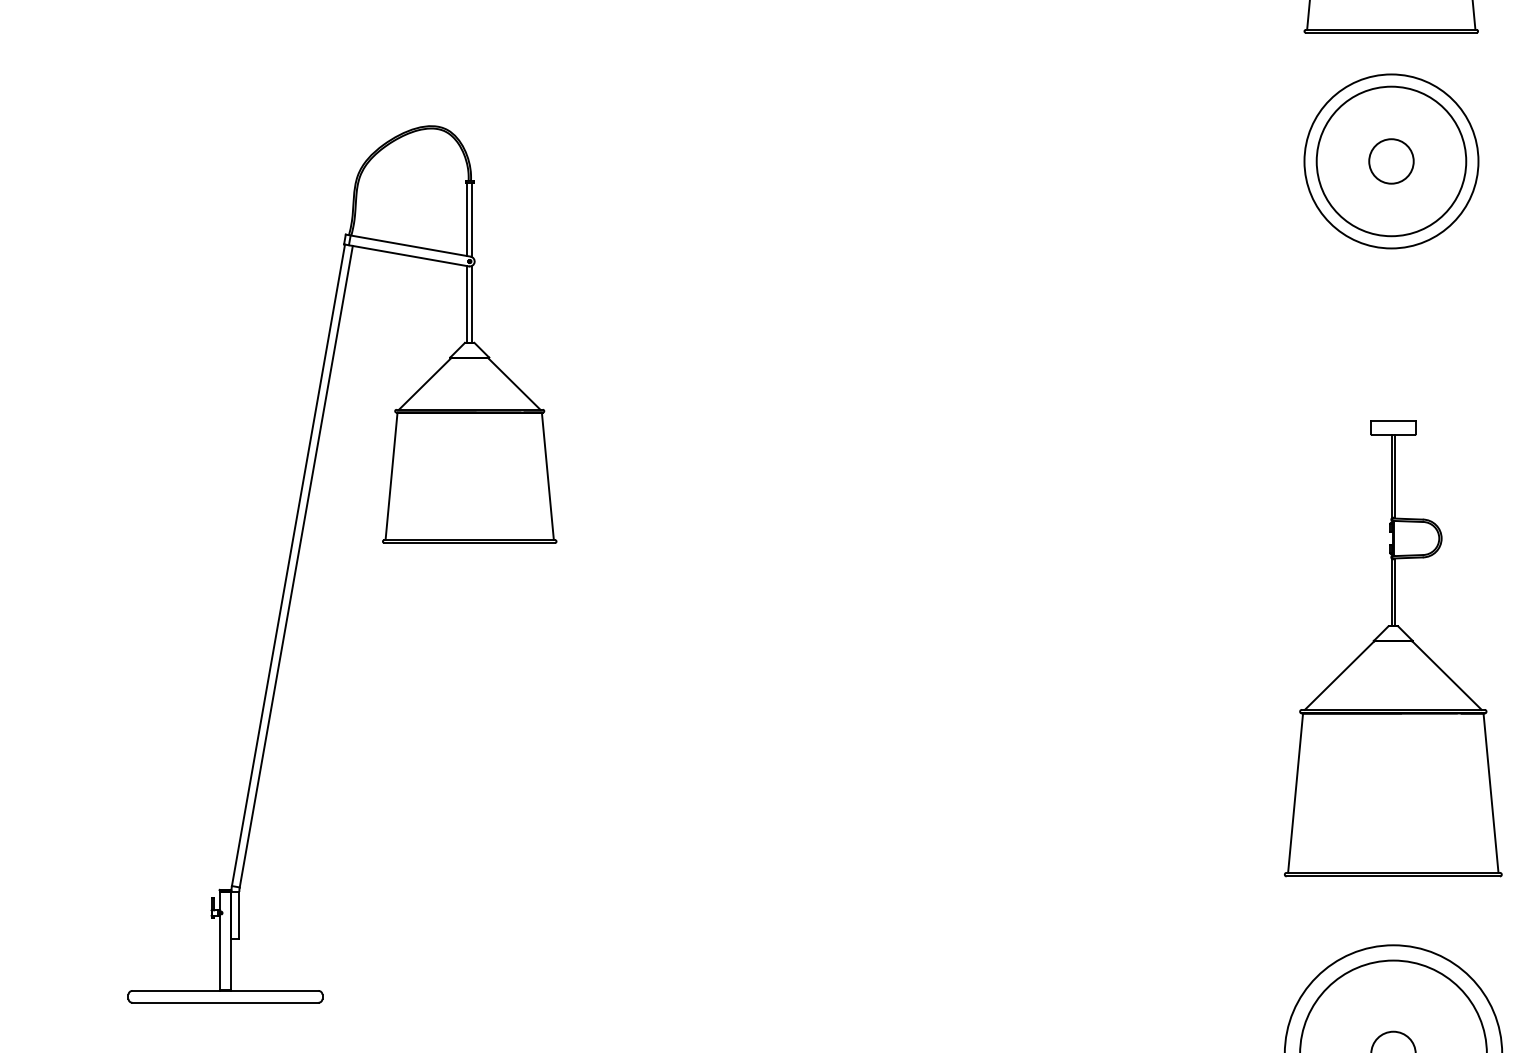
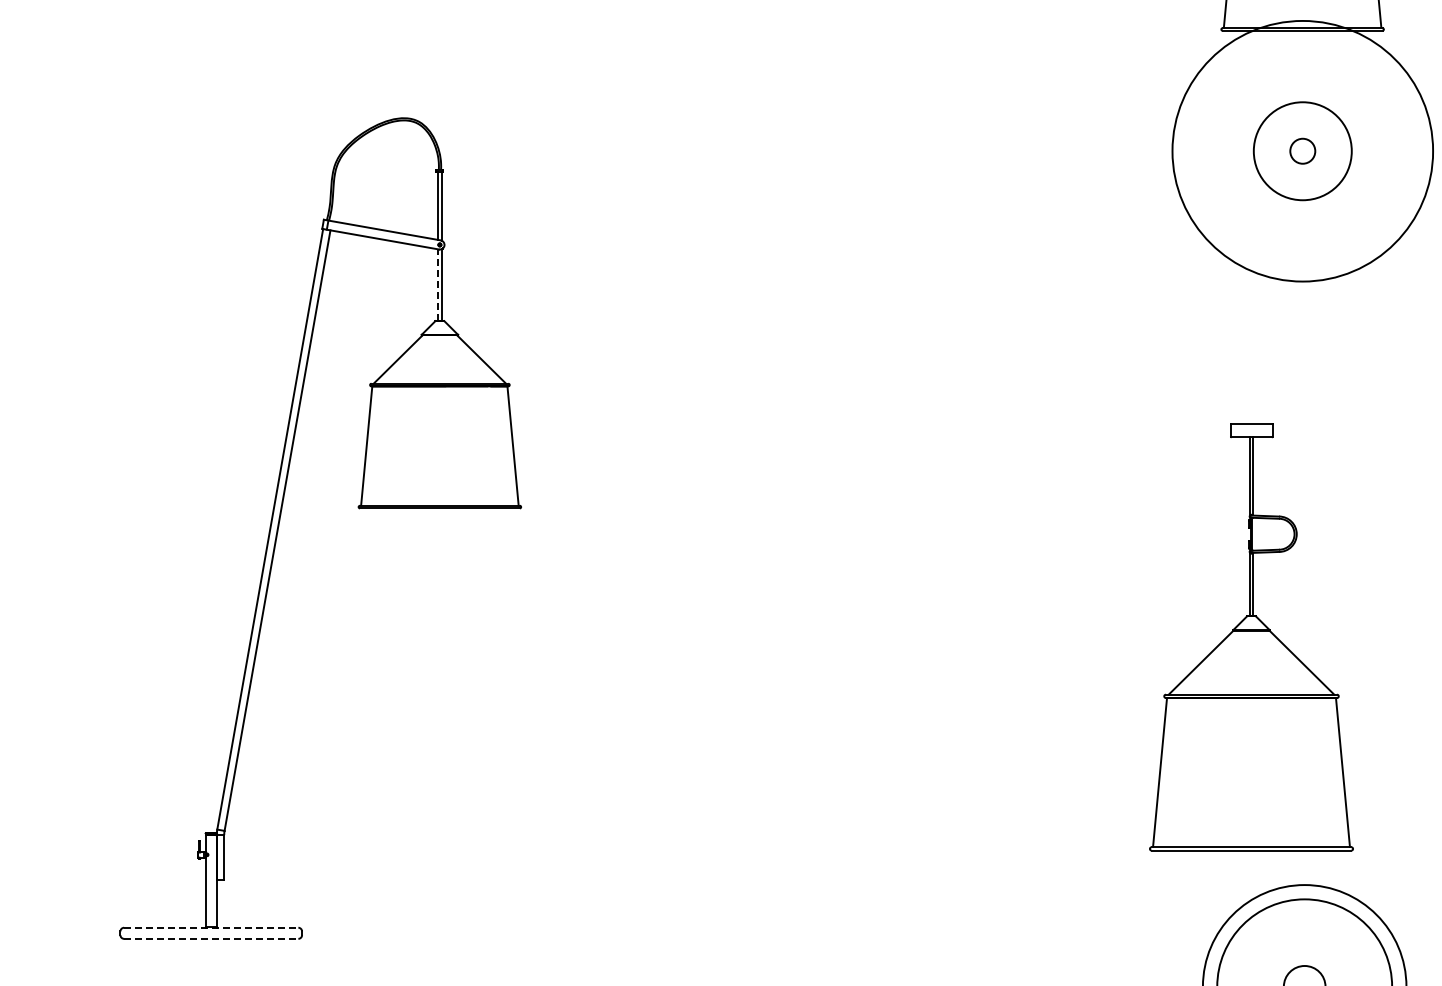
circle: (1391, 160) -> (1302, 150), size x1.6
circle: (1391, 161) -> (1302, 151), size x0.6
circle: (1391, 161) -> (1302, 151), size x0.7
line: (467, 304) -> (437, 285), solid -> dashed
part: (1393, 648) -> (1251, 637), moved
line: (225, 990) -> (211, 927), solid -> dashed
line: (225, 1002) -> (211, 938), solid -> dashed

